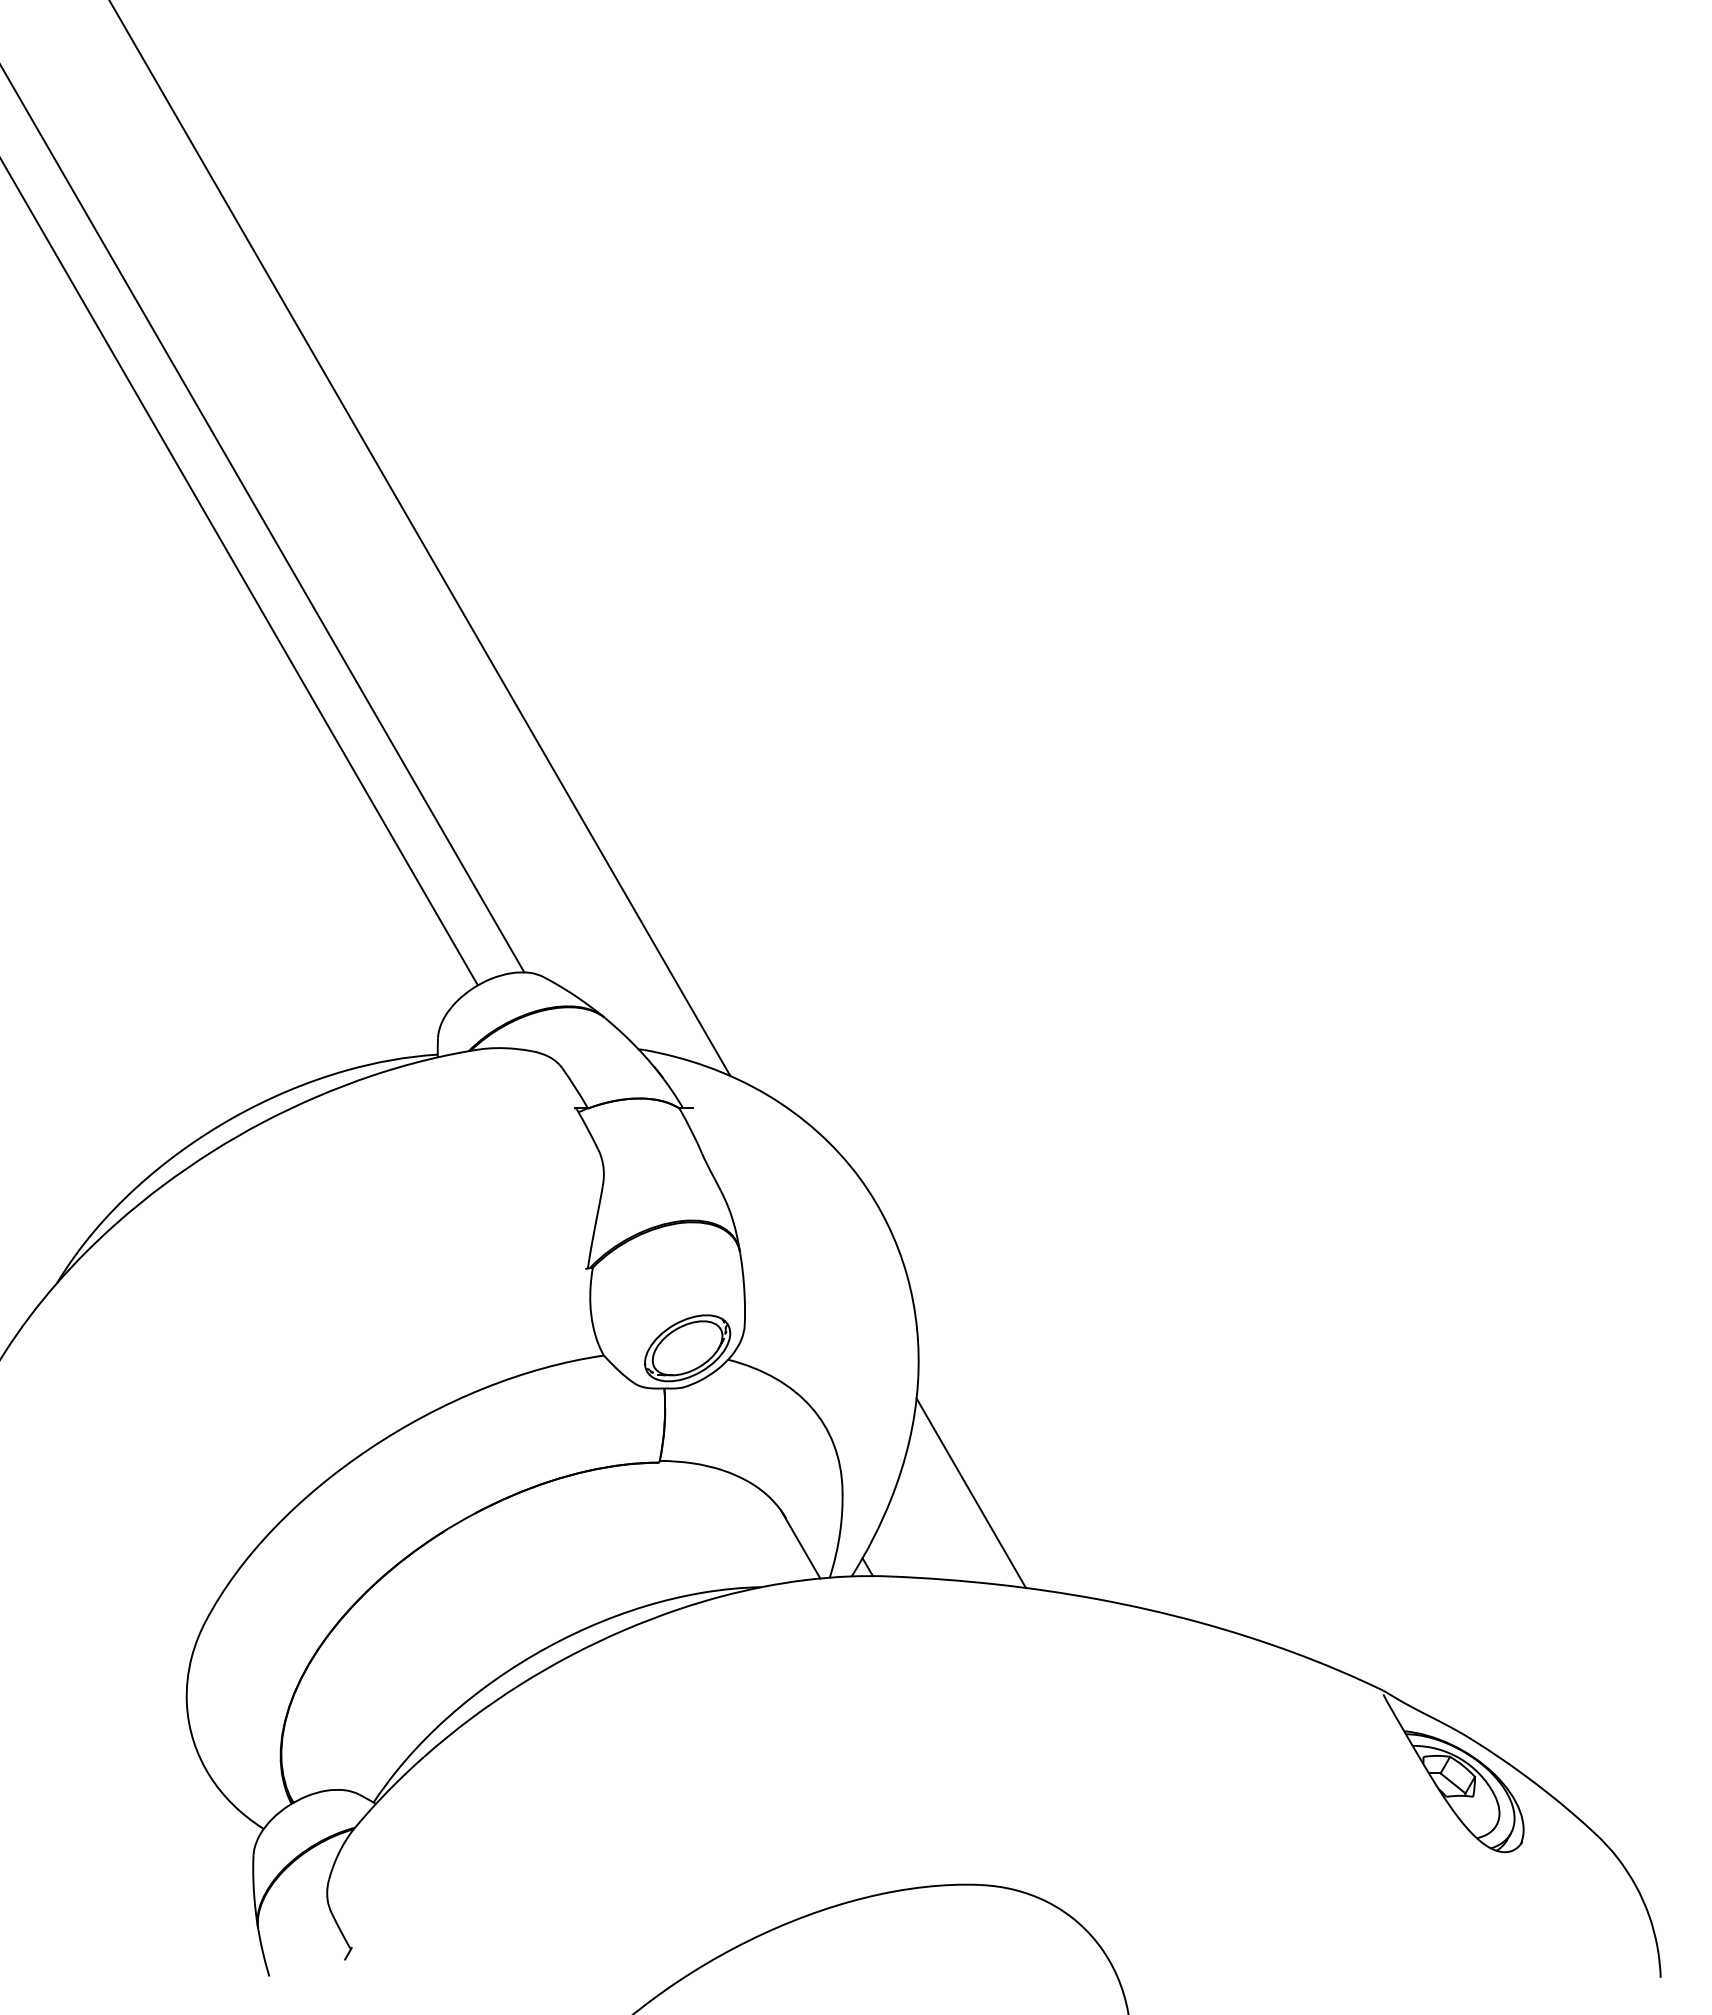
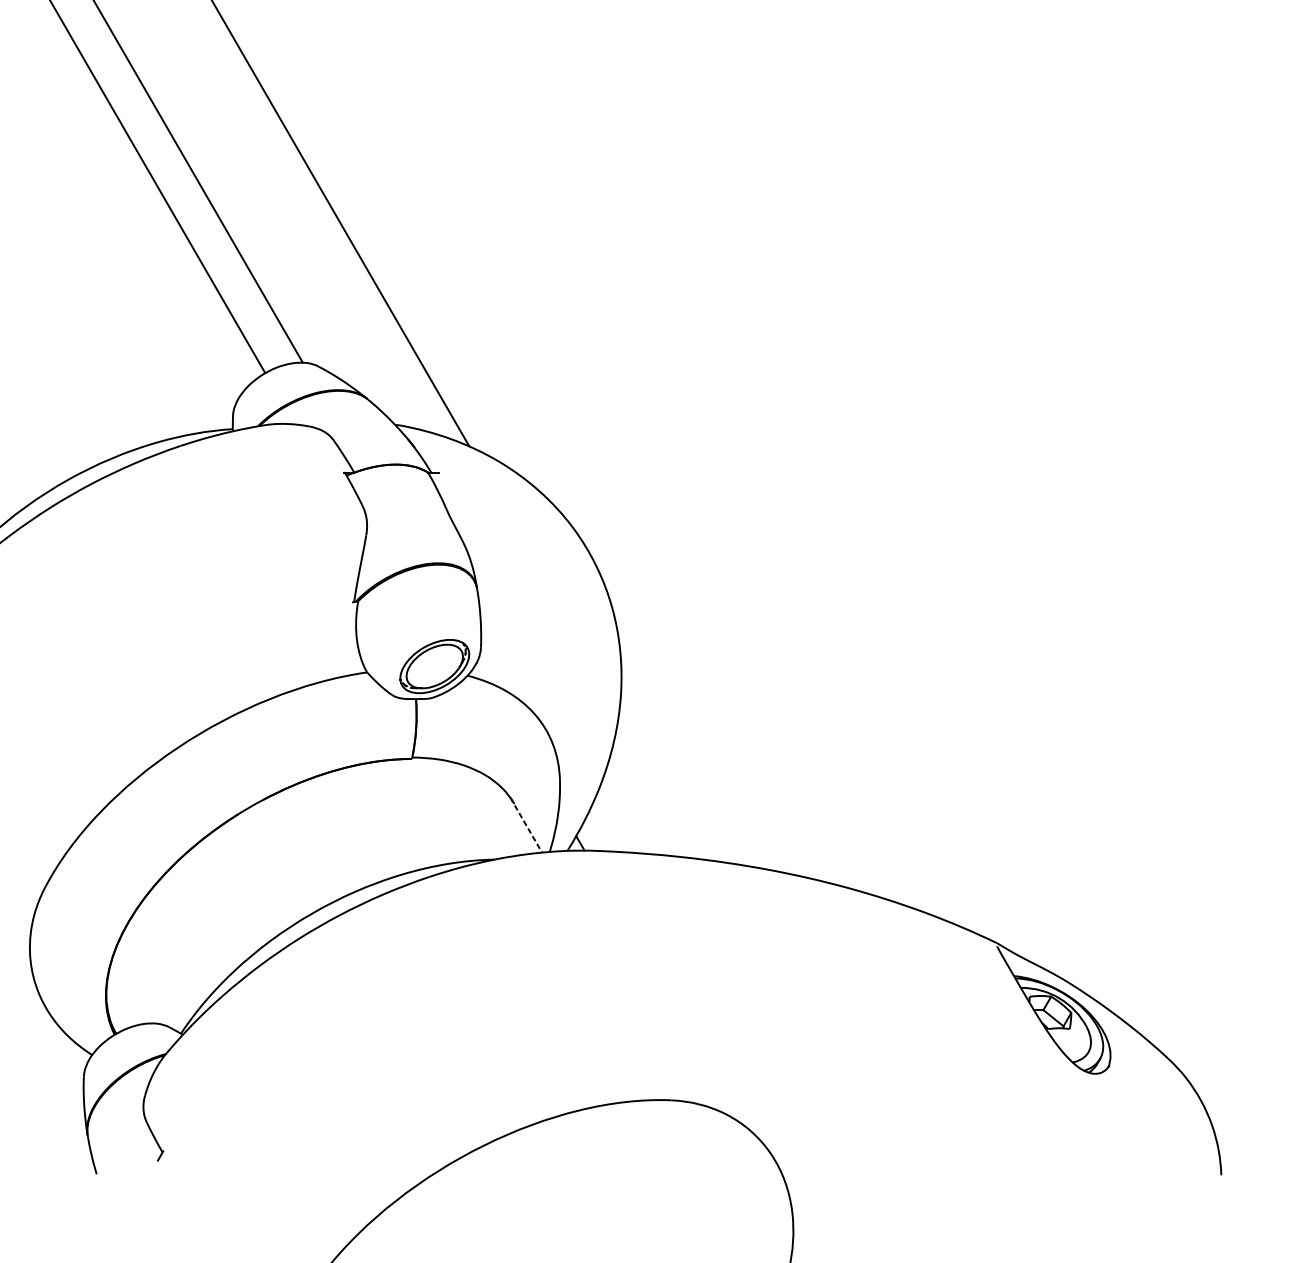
line: (971, 1493) -> (664, 783), removed
line: (800, 1545) -> (526, 825), solid -> dashed

